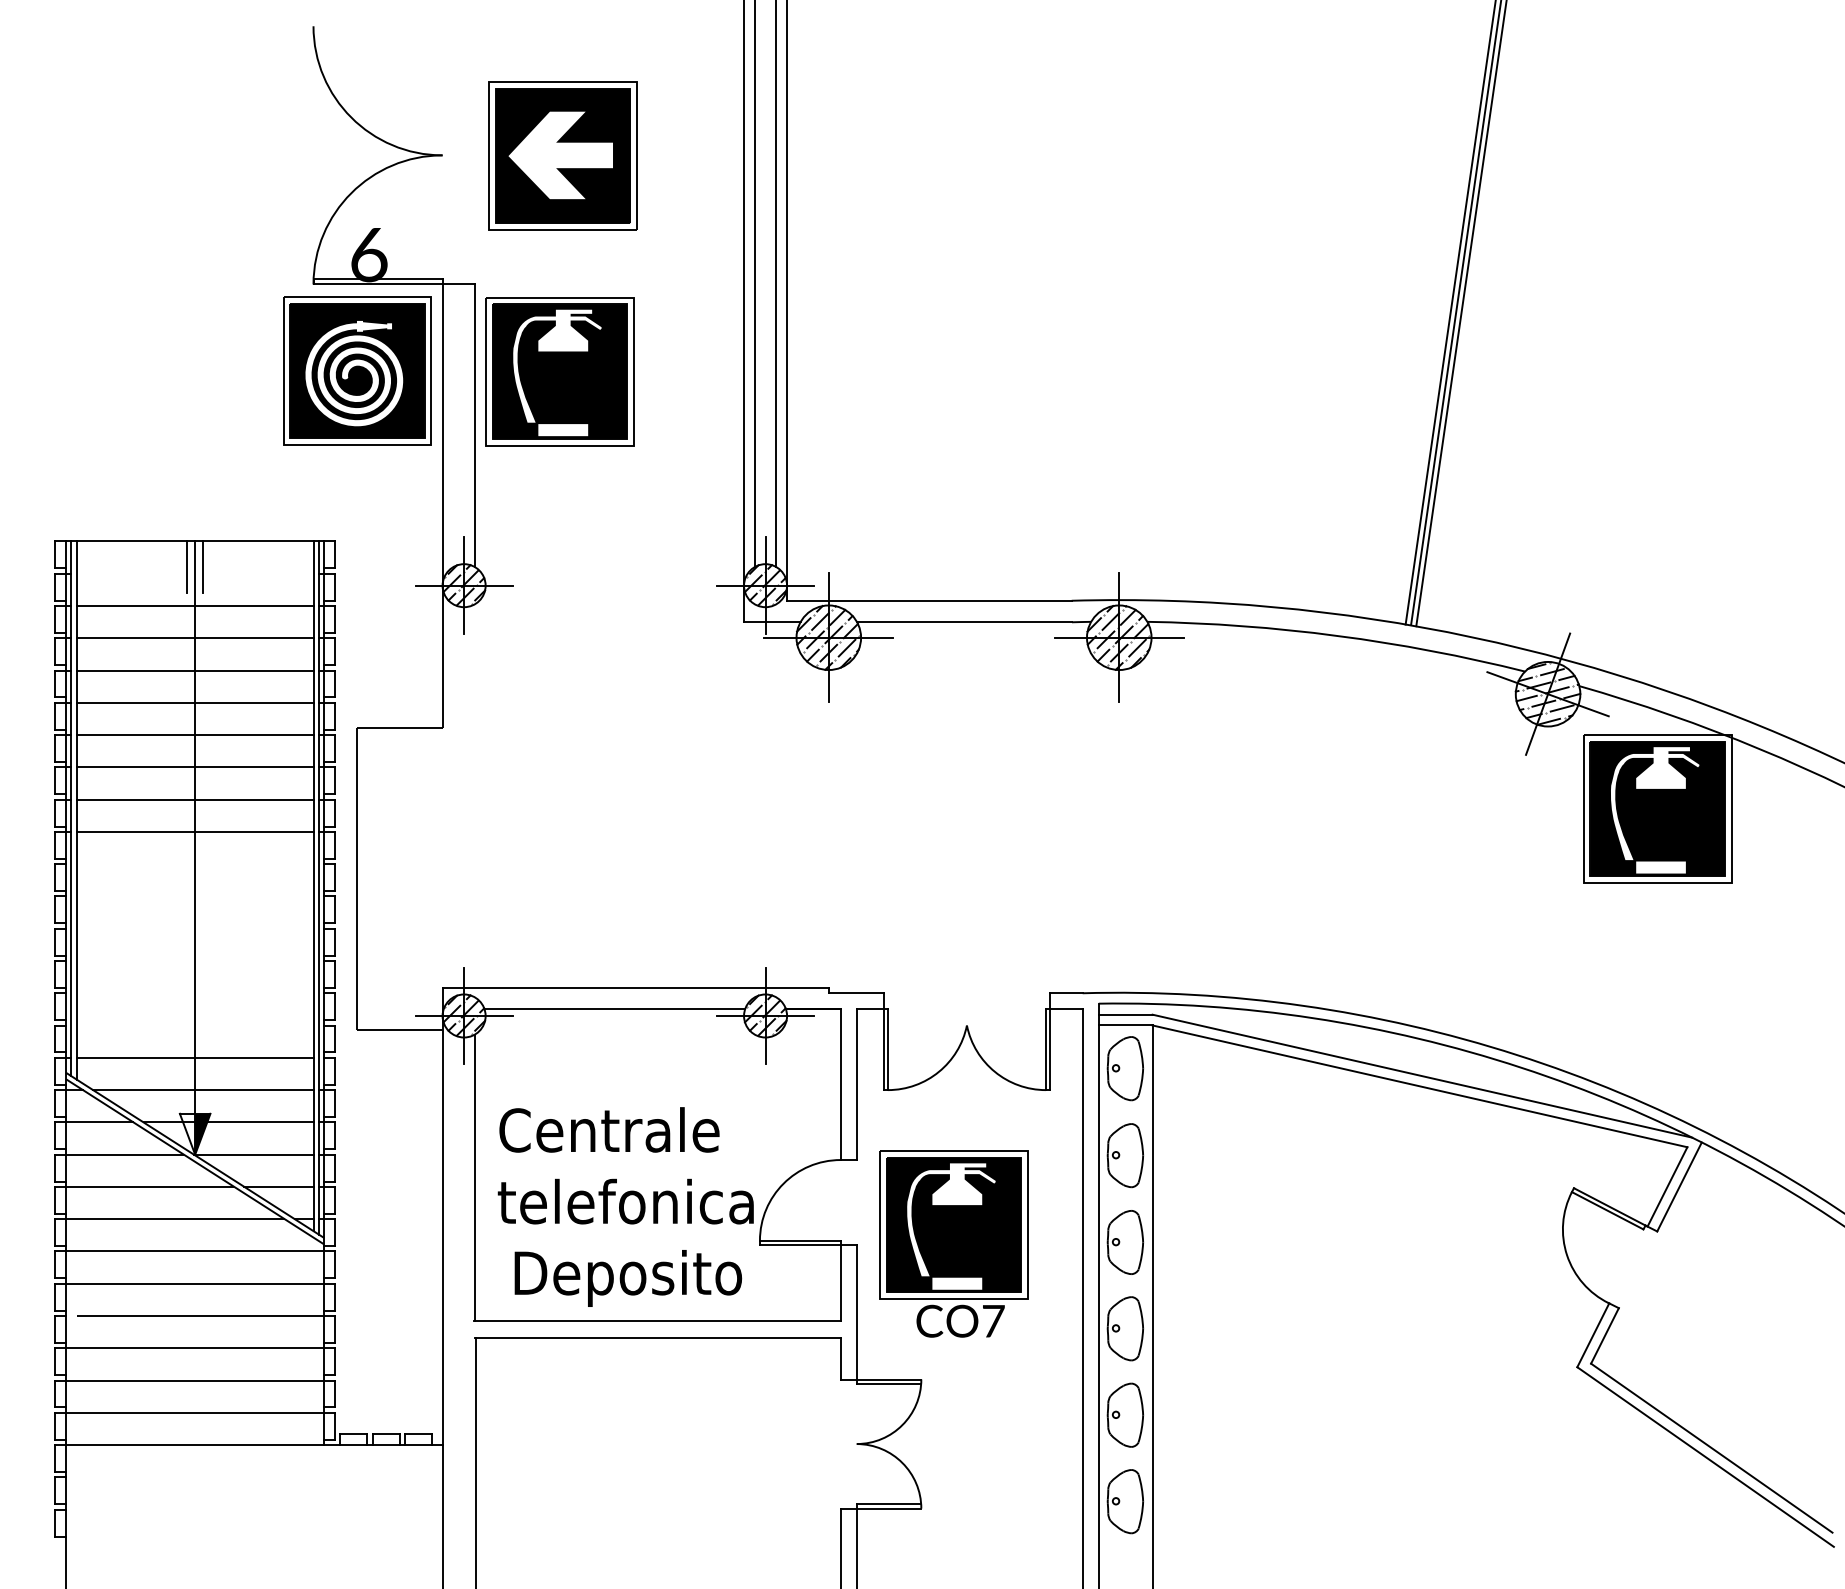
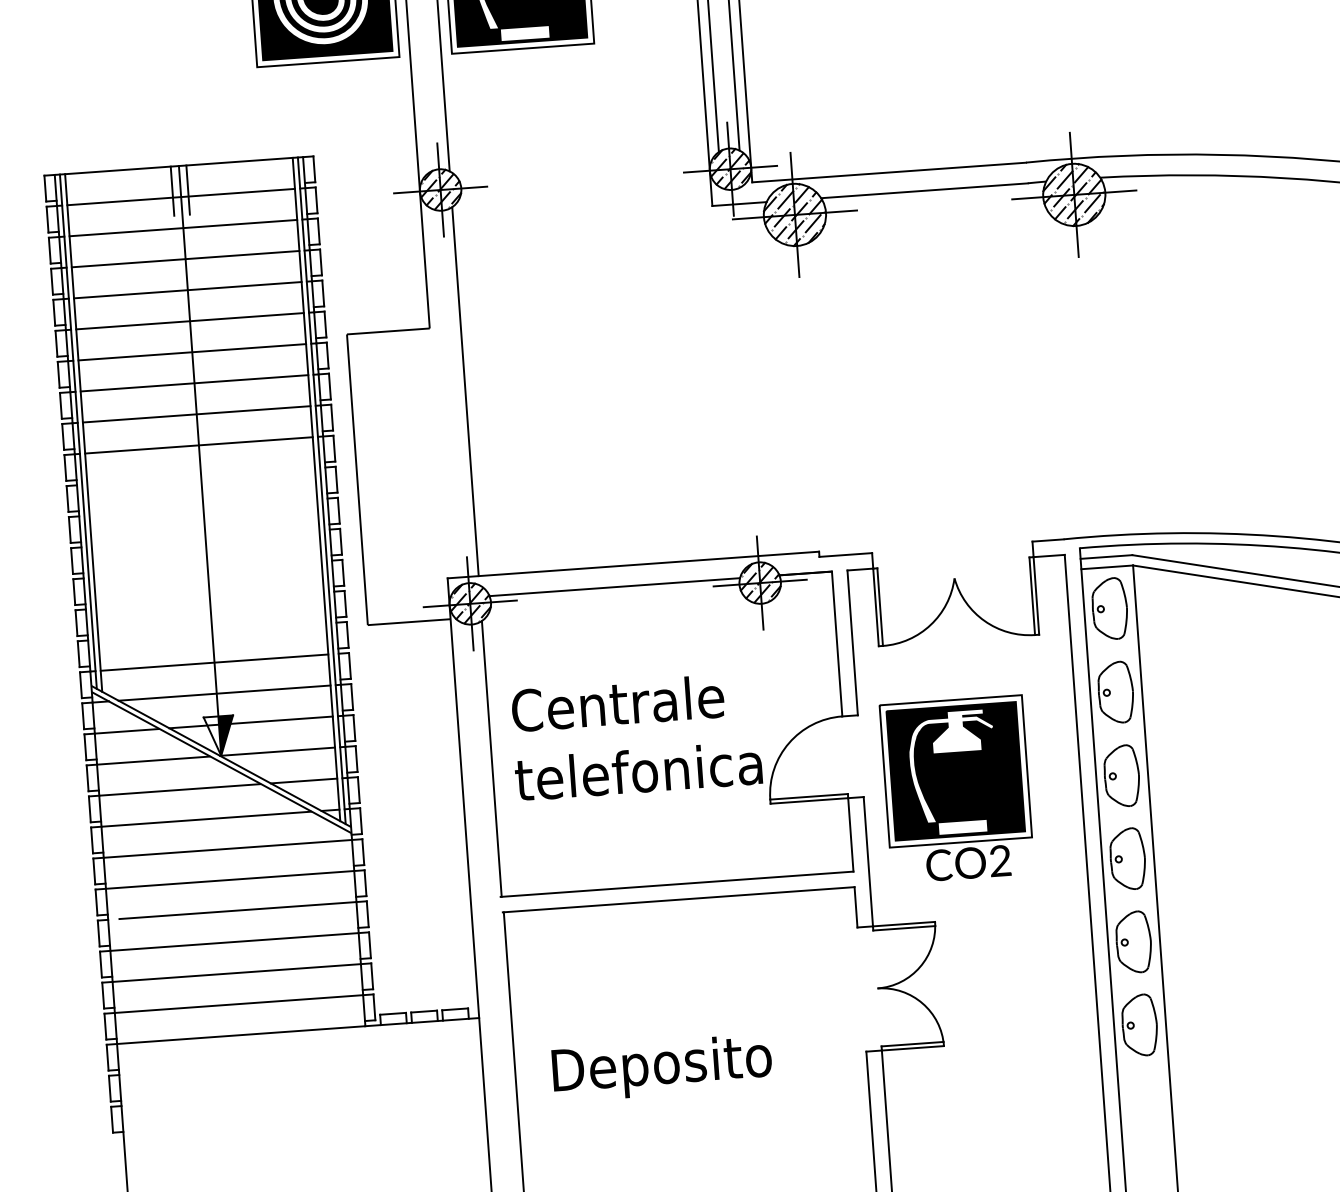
line: (194, 573) -> (180, 196), added
line: (474, 795) -> (465, 391), added
text: (628, 1278) -> (662, 1068), moved
text: (993, 1320) -> (1000, 860), CO7 -> CO2

